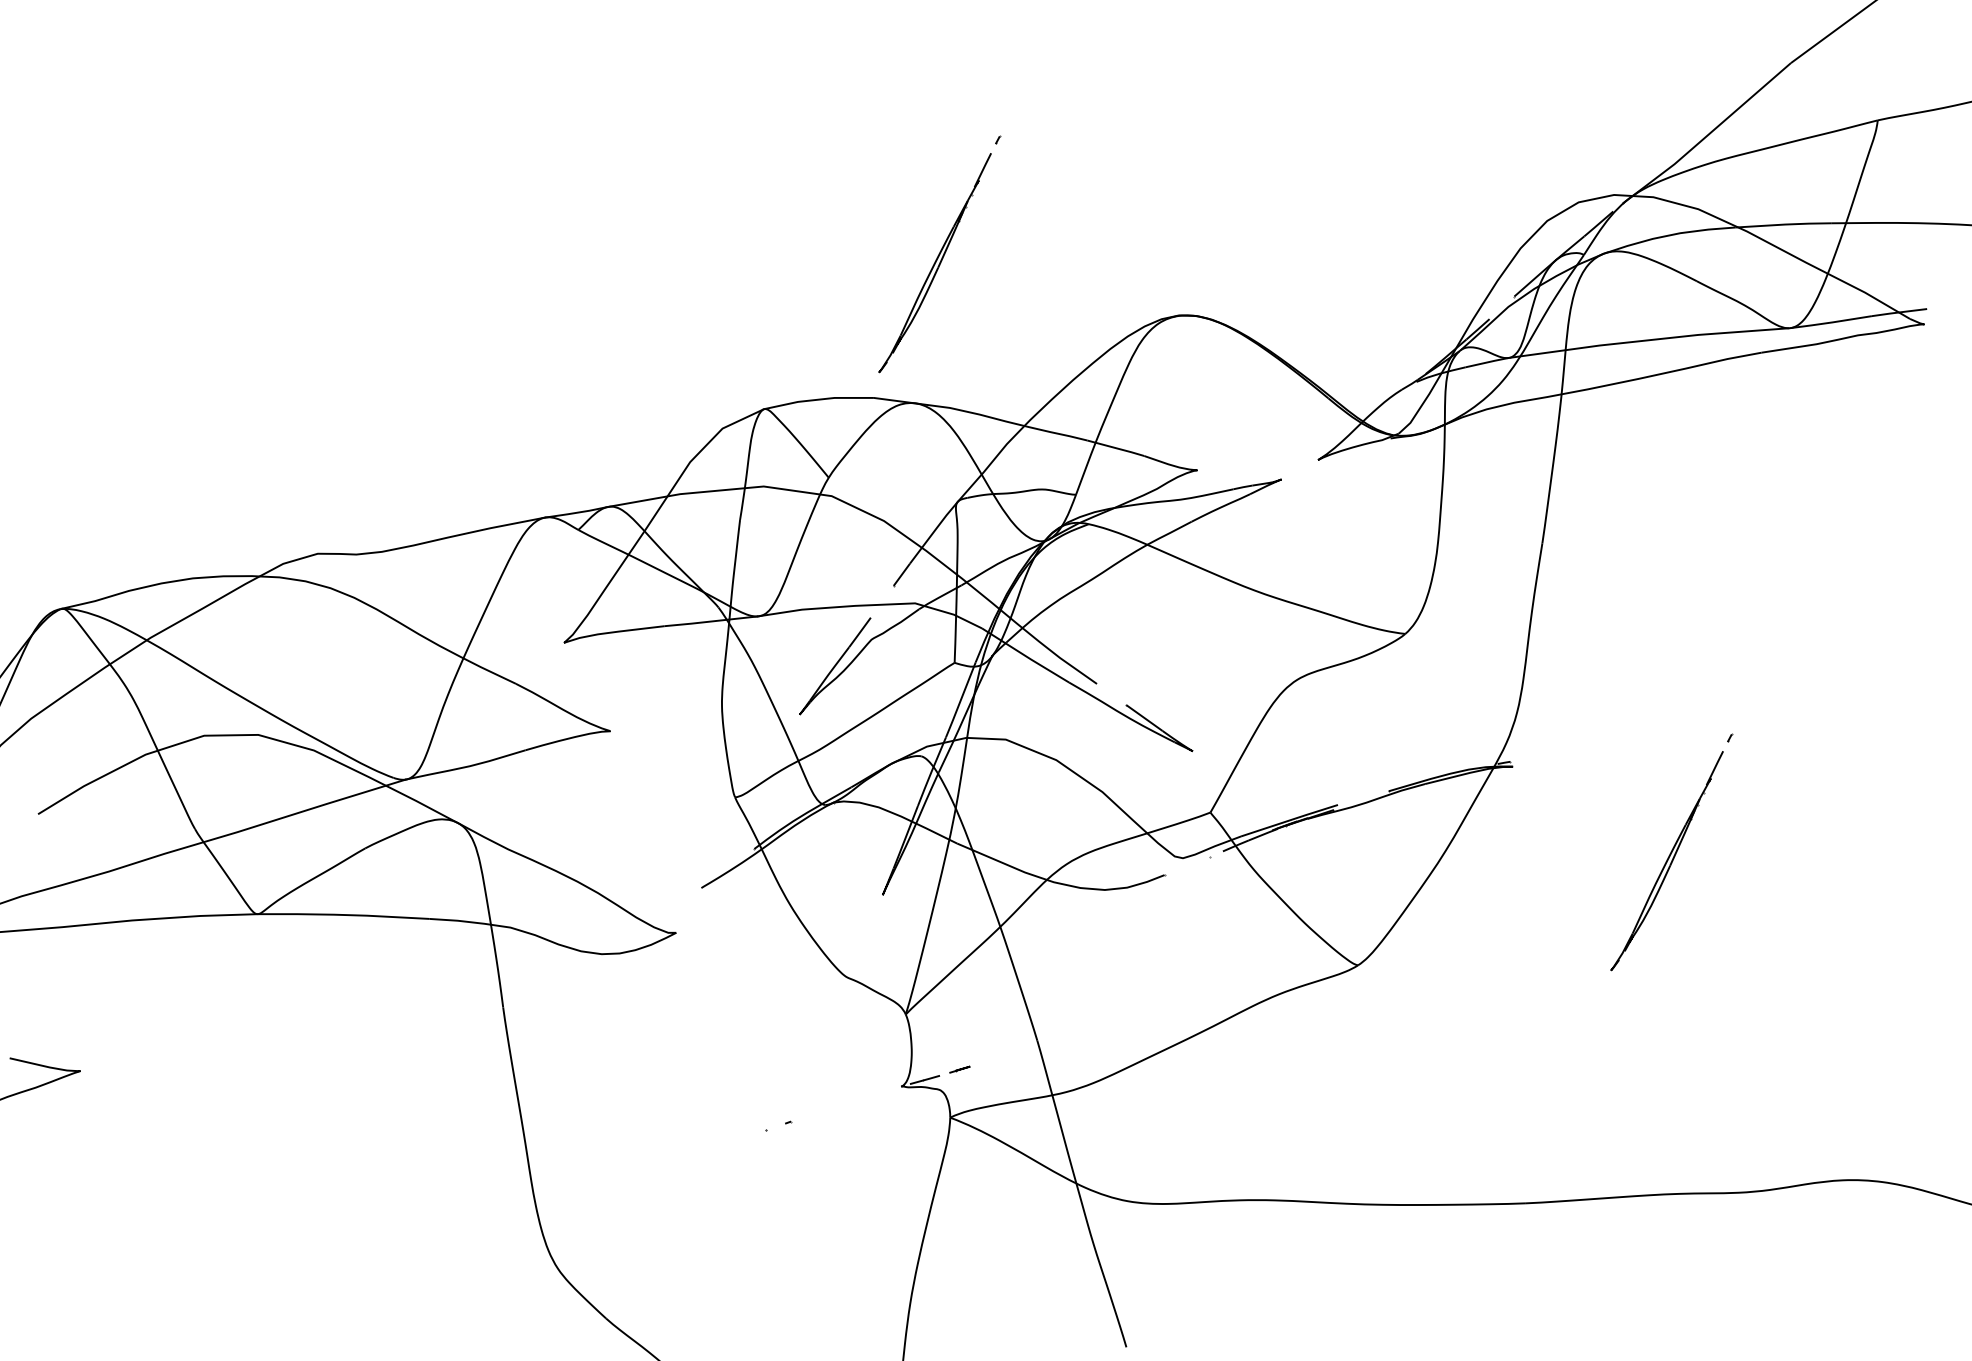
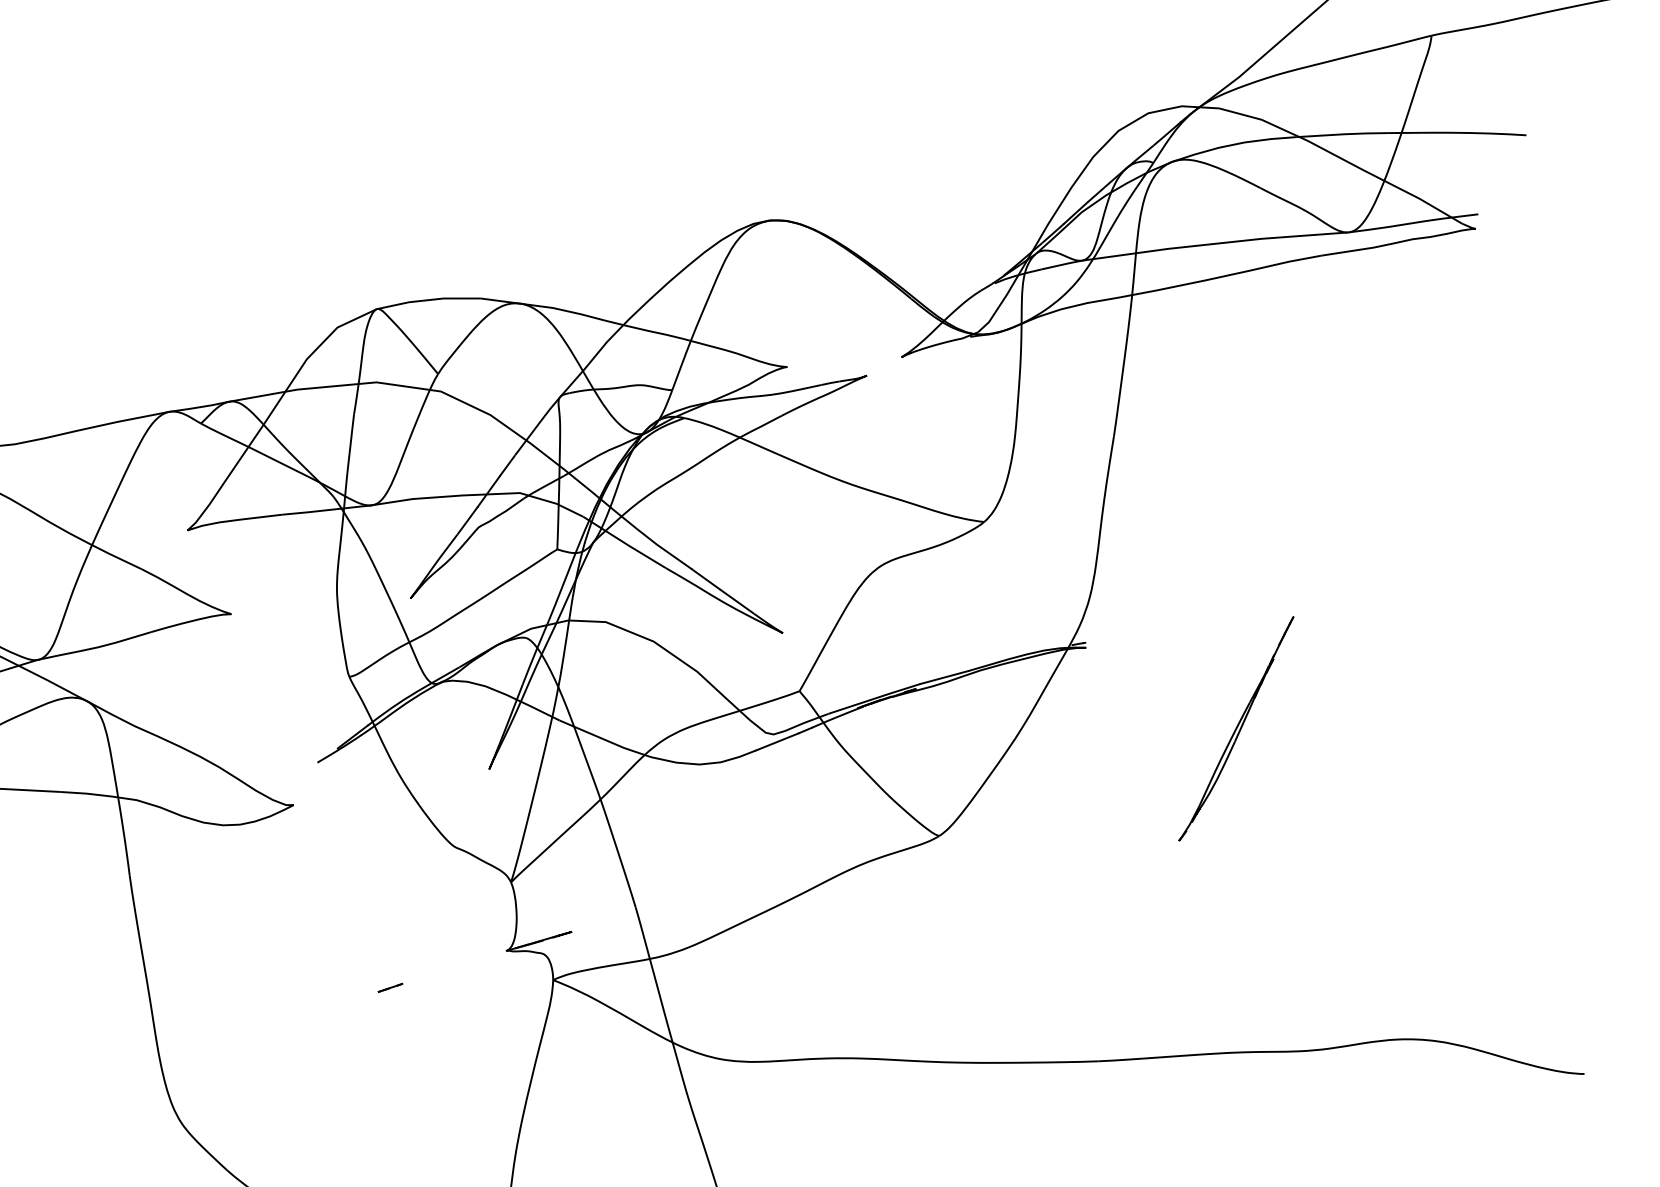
part: (939, 254) -> (542, 162), removed

